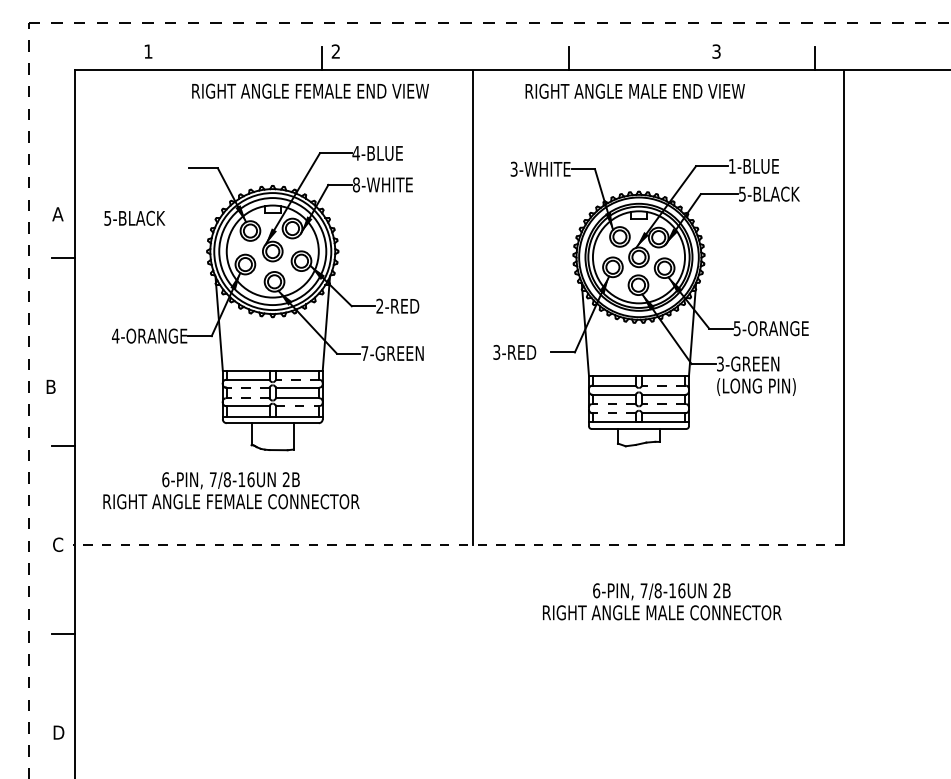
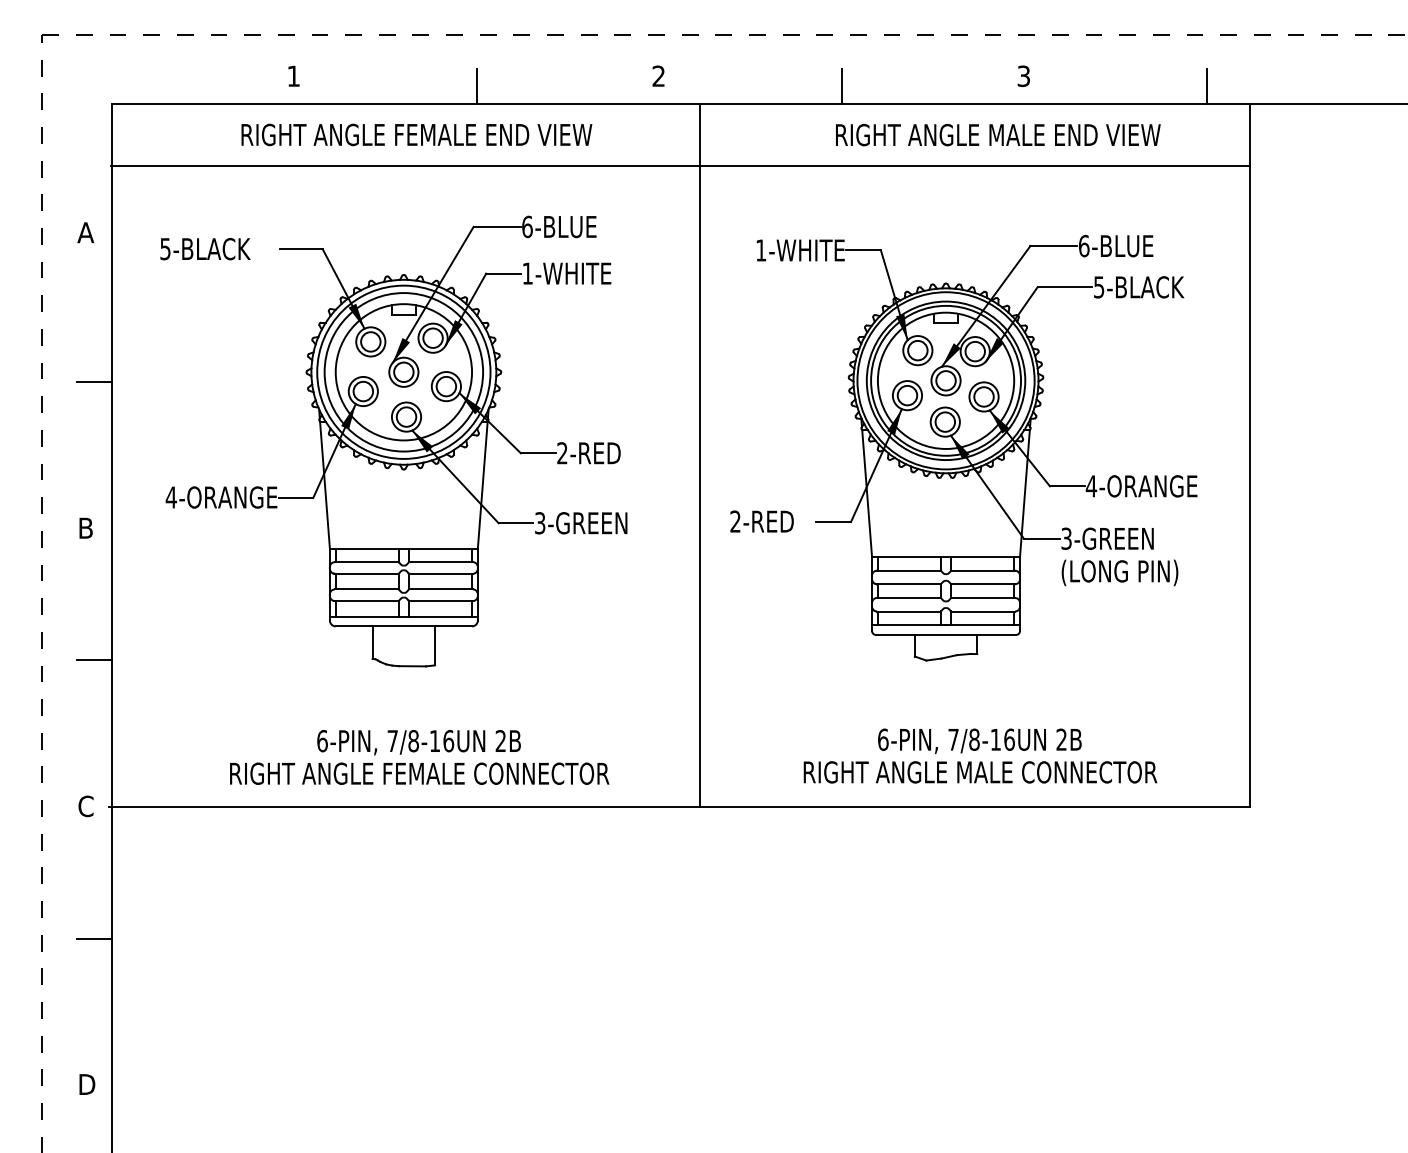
text: (148, 51) -> (293, 76), moved
text: (335, 51) -> (658, 76), moved
text: (716, 51) -> (1023, 76), moved
text: (310, 90) -> (416, 133), moved
text: (634, 90) -> (997, 133), moved
line: (459, 112) -> (680, 166), added
text: (355, 152) -> (526, 225), 4-BLUE -> 6-BLUE
text: (731, 165) -> (1083, 244), 1-BLUE -> 6-BLUE
text: (513, 168) -> (760, 249), 3-WHITE -> 1-WHITE
text: (356, 184) -> (527, 272), 8-WHITE -> 1-WHITE
text: (57, 214) -> (85, 233), moved
text: (134, 217) -> (205, 247), moved
text: (736, 328) -> (1090, 486), 5-ORANGE -> 4-ORANGE
text: (496, 352) -> (735, 521), 3-RED -> 2-RED
text: (364, 353) -> (539, 523), 7-GREEN -> 3-GREEN
line: (297, 379) -> (440, 561), dashed -> solid
line: (663, 385) -> (982, 570), dashed -> solid
text: (50, 386) -> (85, 527), moved
line: (247, 387) -> (366, 573), dashed -> solid
line: (247, 398) -> (366, 589), dashed -> solid
line: (614, 403) -> (909, 597), dashed -> solid
line: (663, 403) -> (982, 597), dashed -> solid
line: (297, 406) -> (440, 601), dashed -> solid
line: (614, 413) -> (909, 612), dashed -> solid
text: (231, 490) -> (419, 757), moved
line: (458, 544) -> (678, 805), dashed -> solid
text: (662, 601) -> (980, 755), moved

